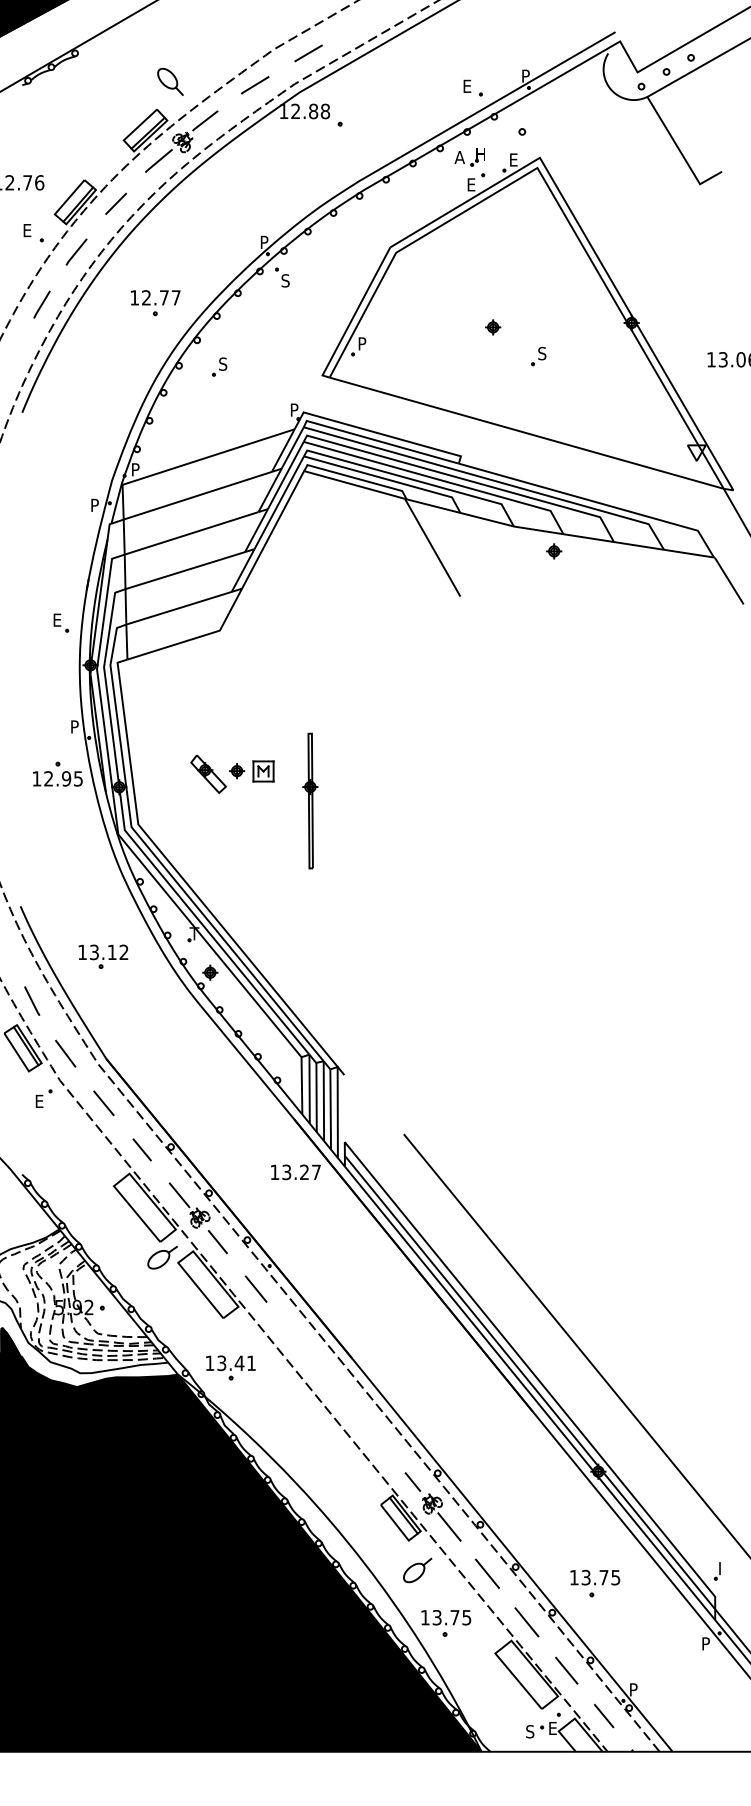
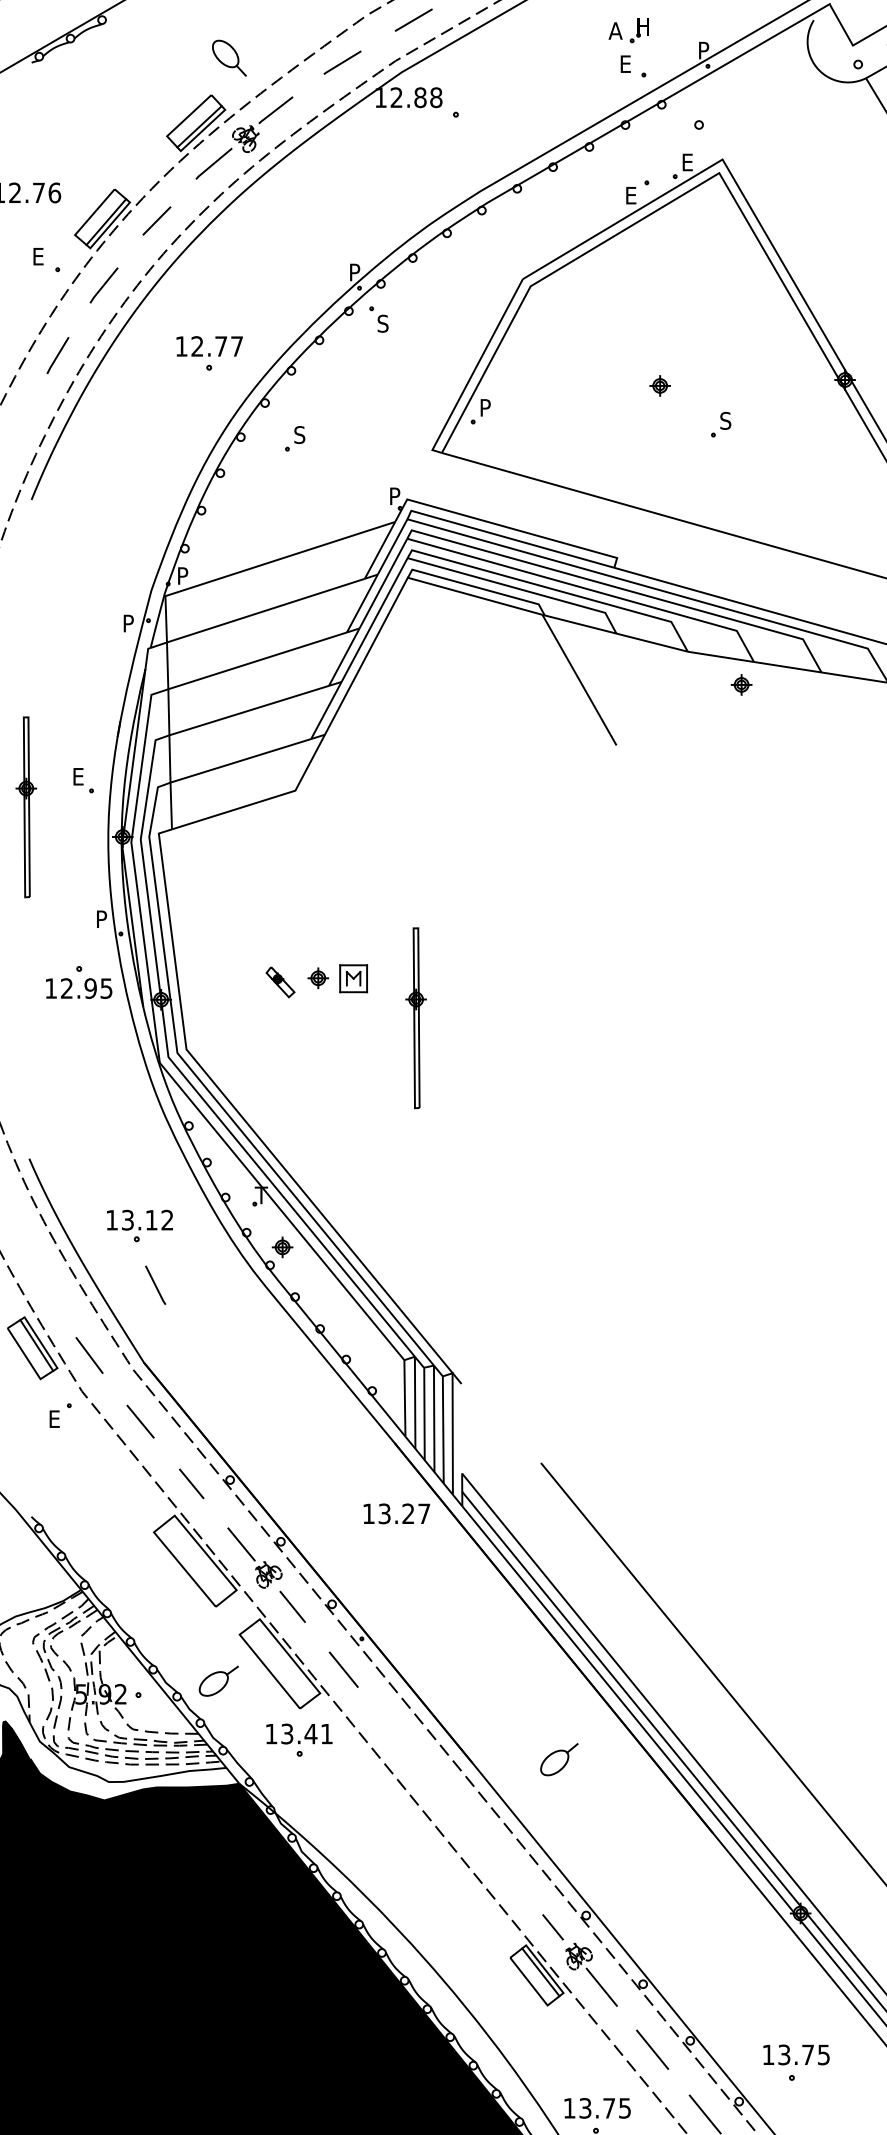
part: (469, 157) -> (628, 30), moved
part: (18, 642) -> (26, 806), added
part: (208, 773) -> (280, 981), size x0.6
line: (32, 1000) -> (156, 1284), moved
part: (162, 1257) -> (218, 1680), moved
part: (230, 1367) -> (298, 1739), moved
part: (417, 1570) -> (559, 1759), moved

